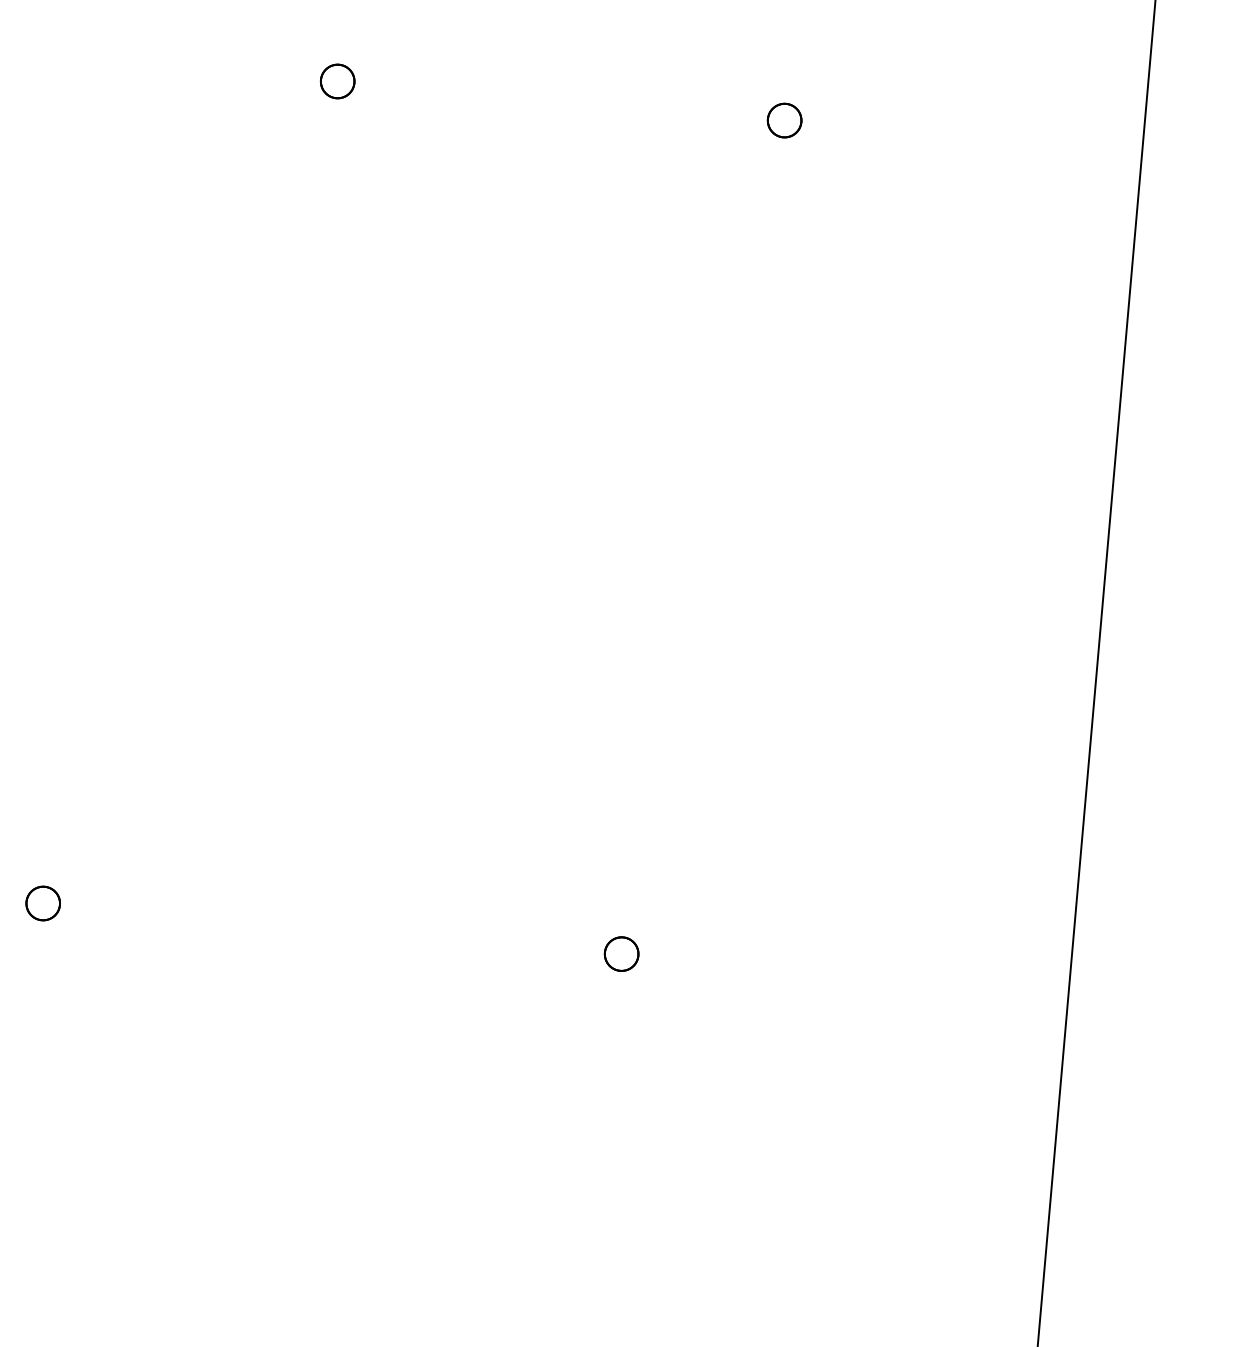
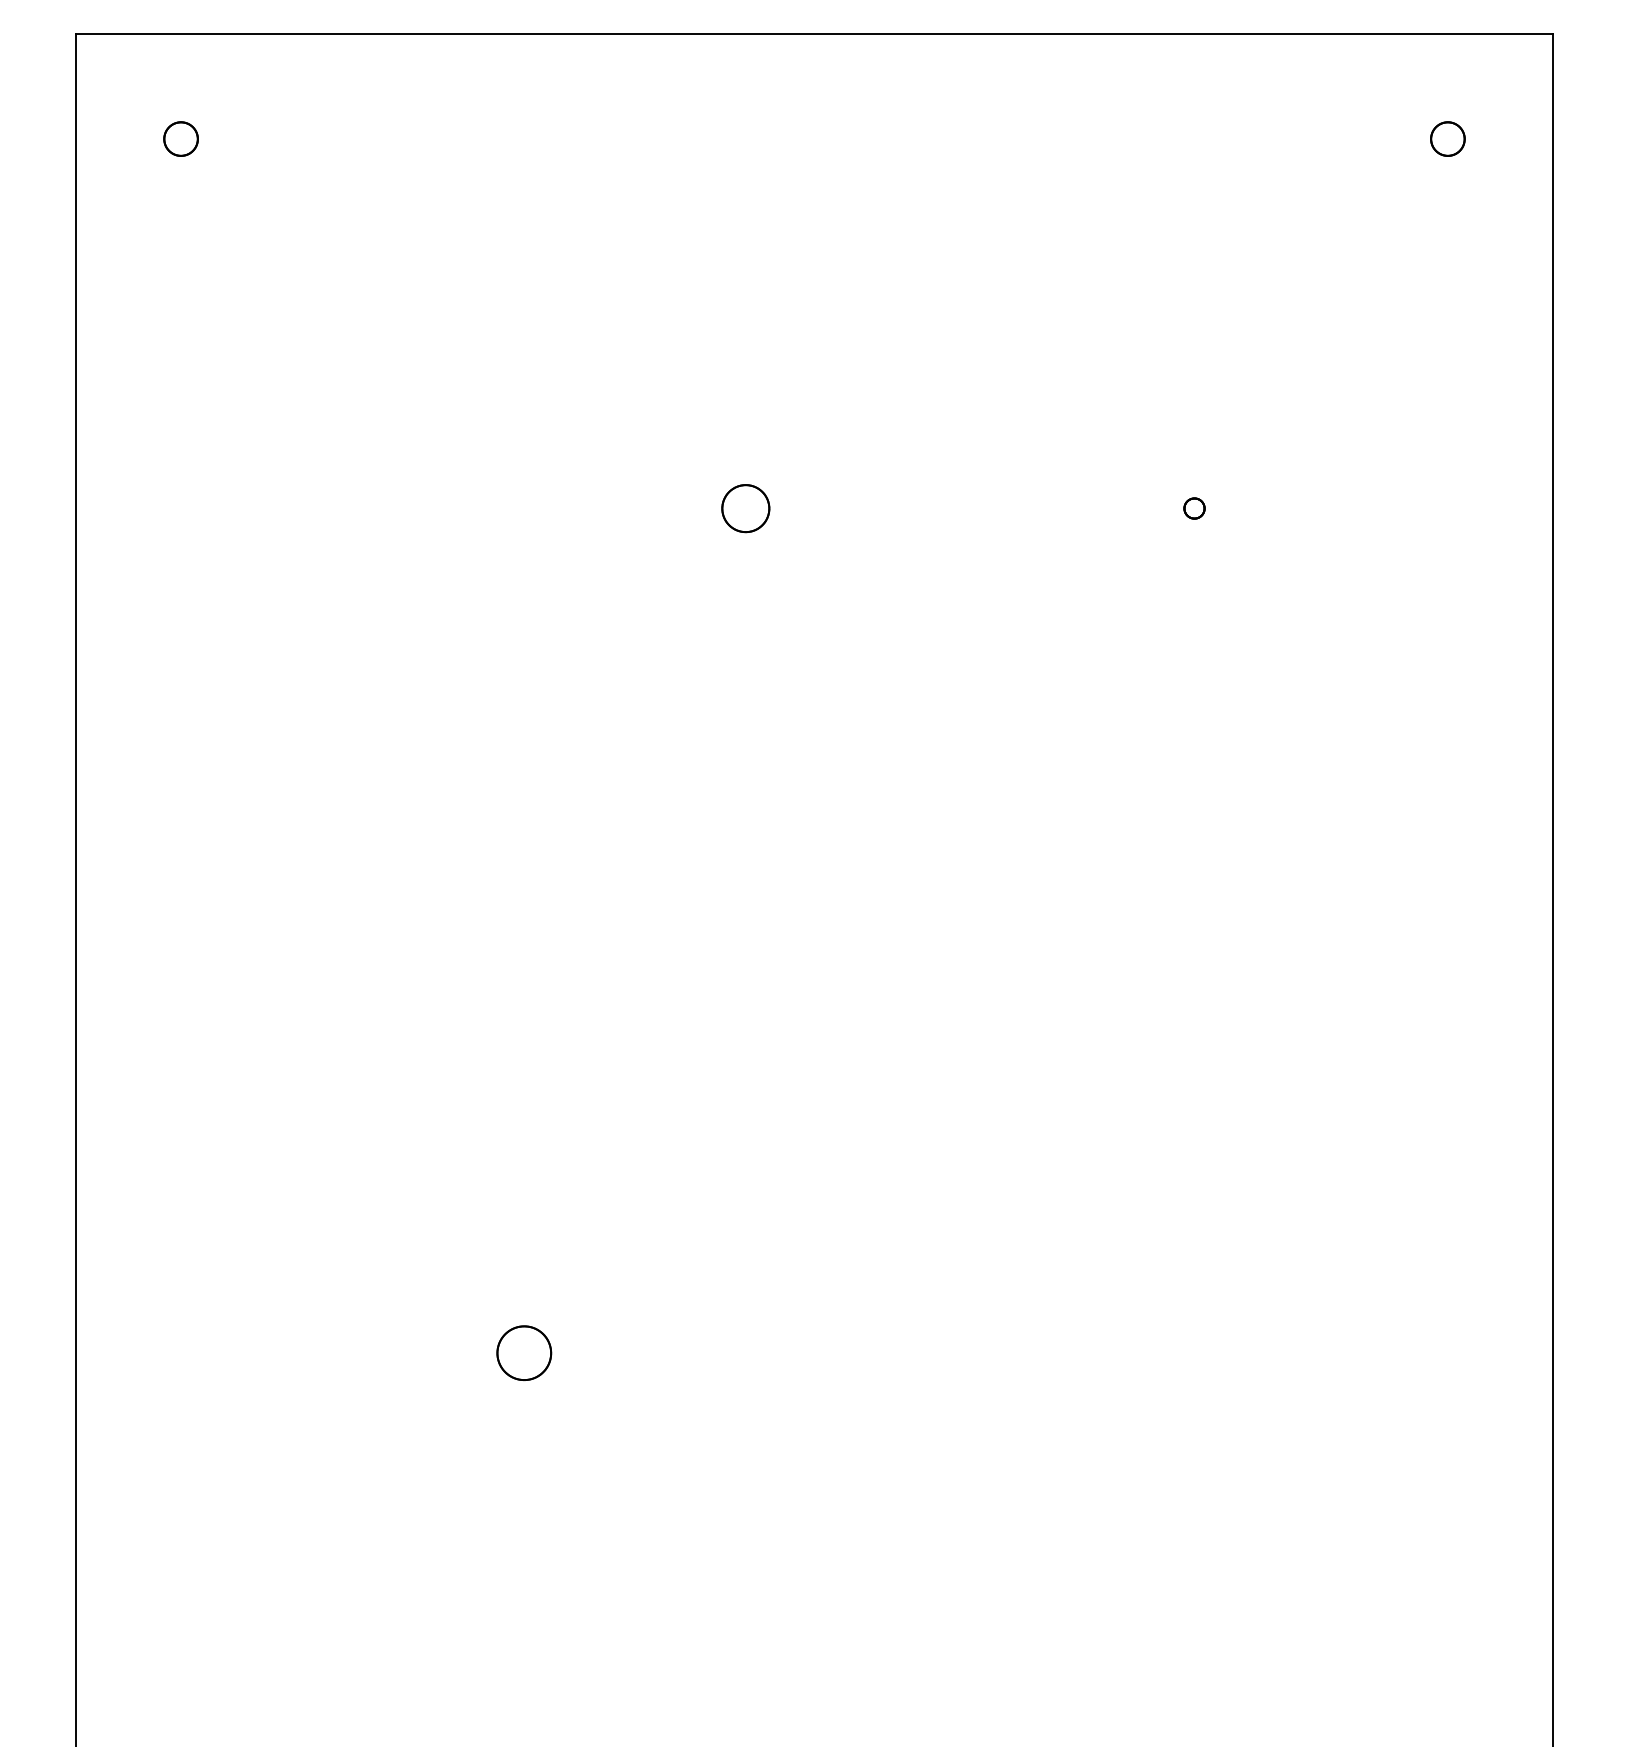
part: (337, 81) -> (745, 508), size x1.4
part: (784, 120) -> (1194, 508), size x0.6
part: (42, 902) -> (523, 1352), size x1.6
part: (621, 953) -> (1104, 1352), removed

